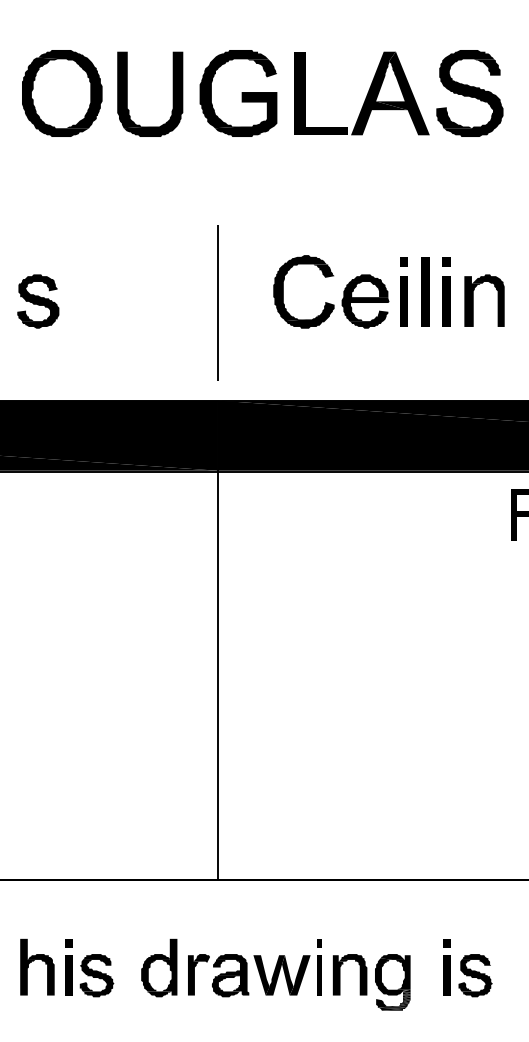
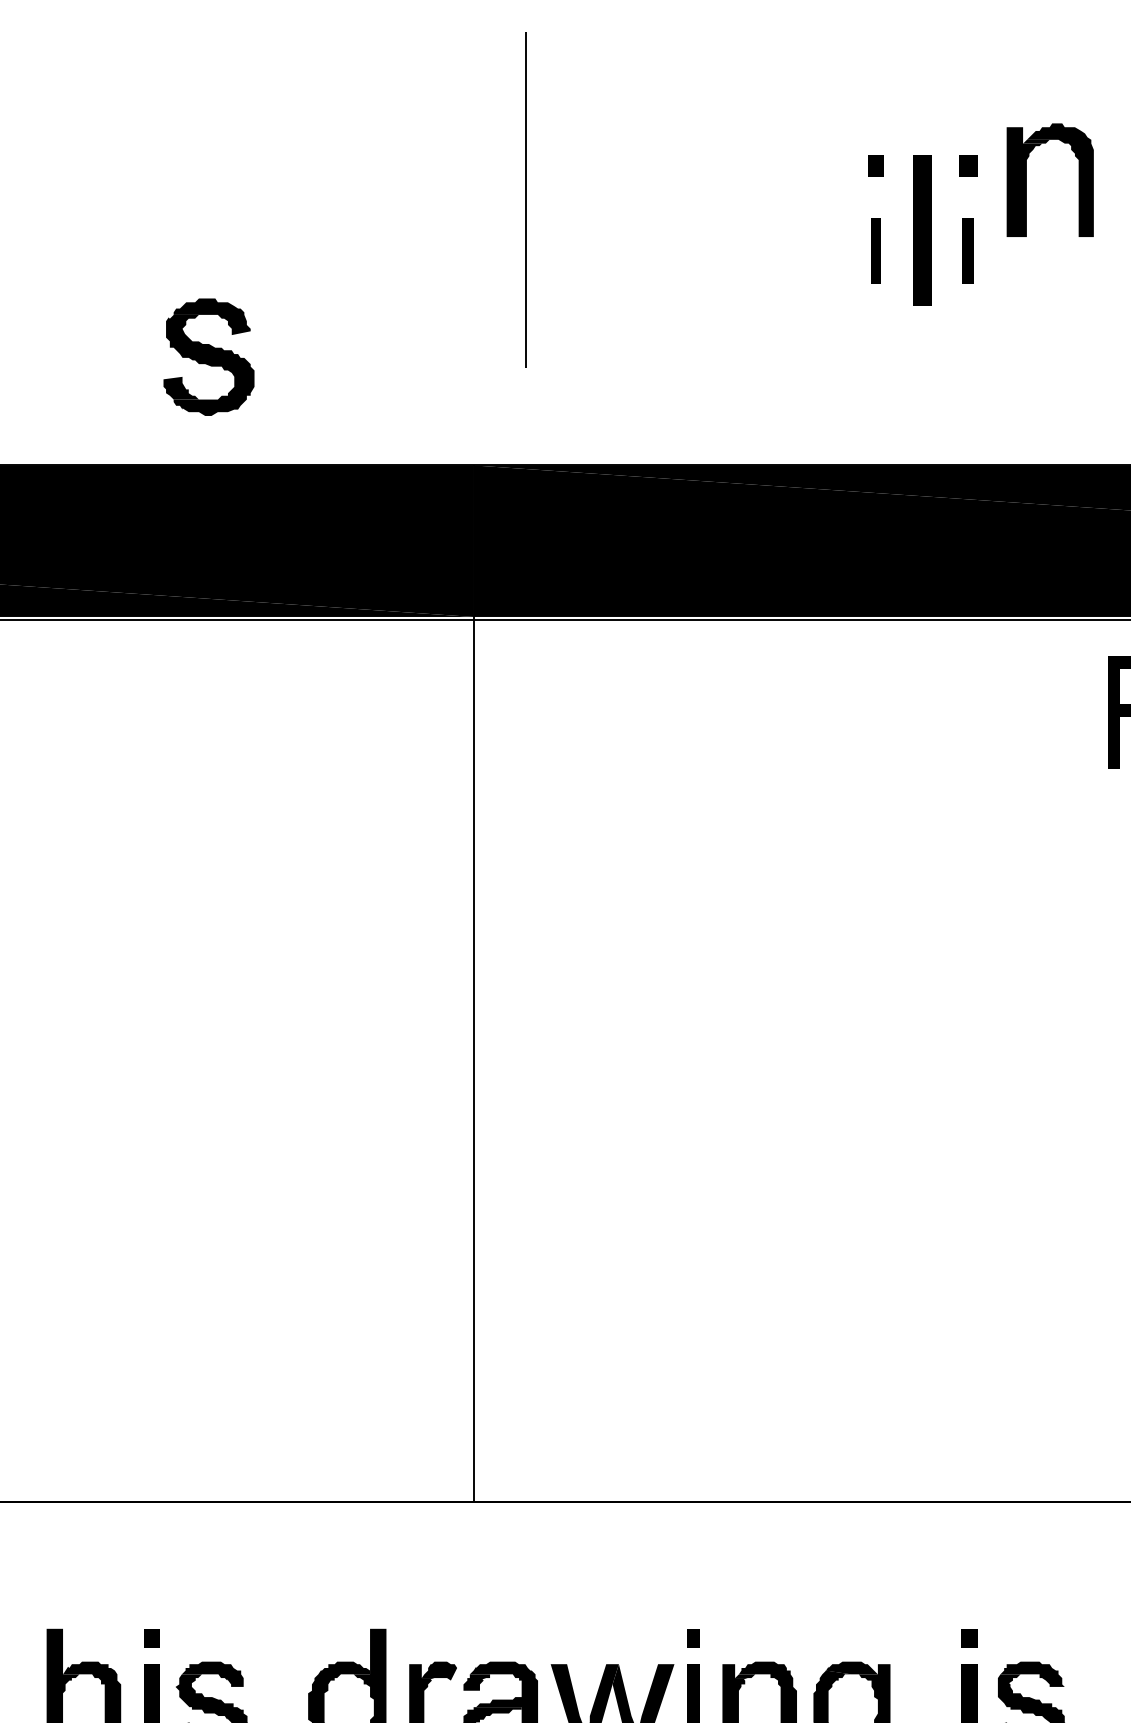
part: (473, 300) -> (1026, 179), moved
part: (38, 301) -> (209, 357), moved
part: (403, 301) -> (875, 251), size x0.6
part: (446, 301) -> (968, 251), size x0.6
line: (217, 302) -> (524, 199), moved
part: (328, 302) -> (713, 253), removed

